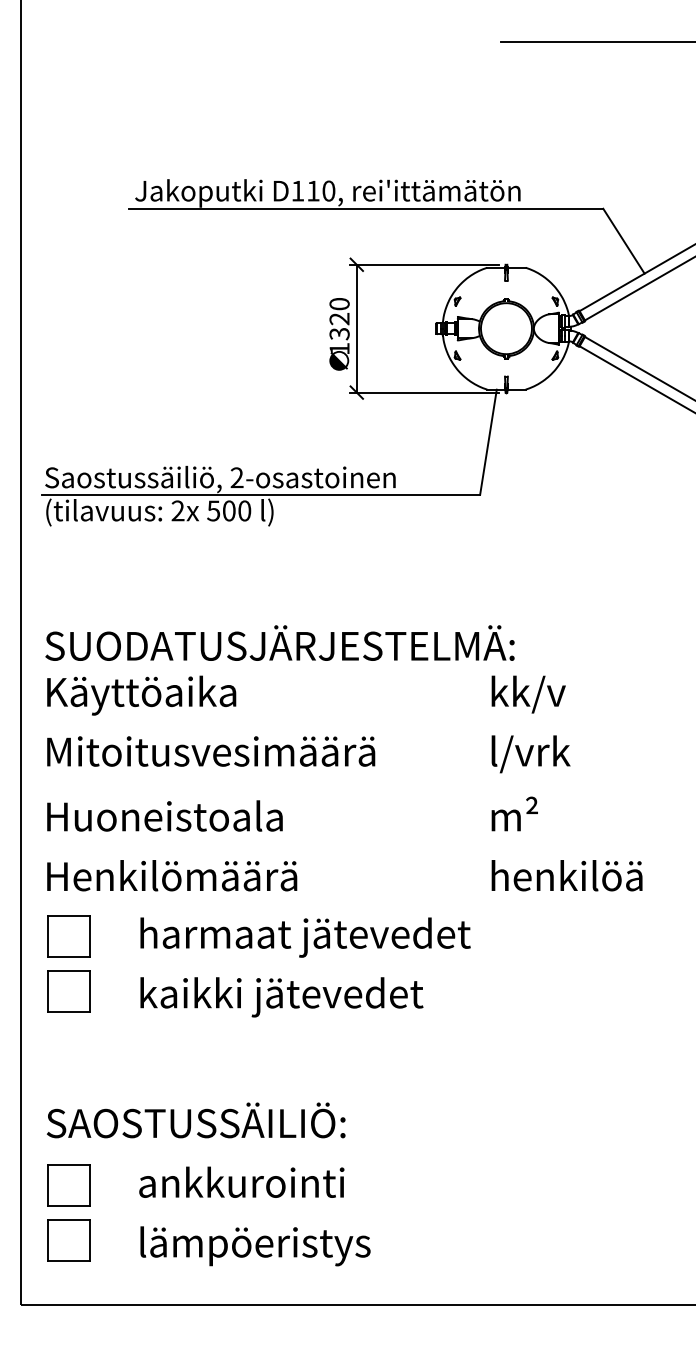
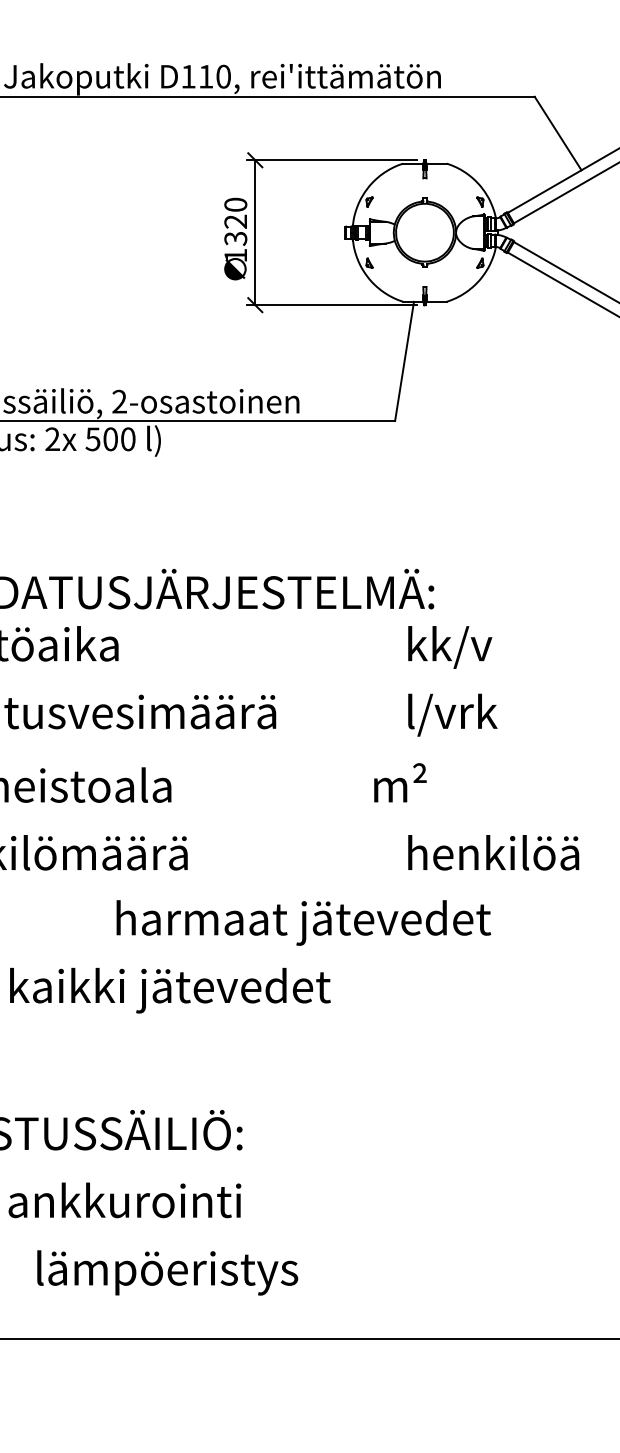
text: (514, 813) -> (400, 782), moved
text: (305, 937) -> (303, 922), moved
text: (255, 1246) -> (167, 1273), moved

